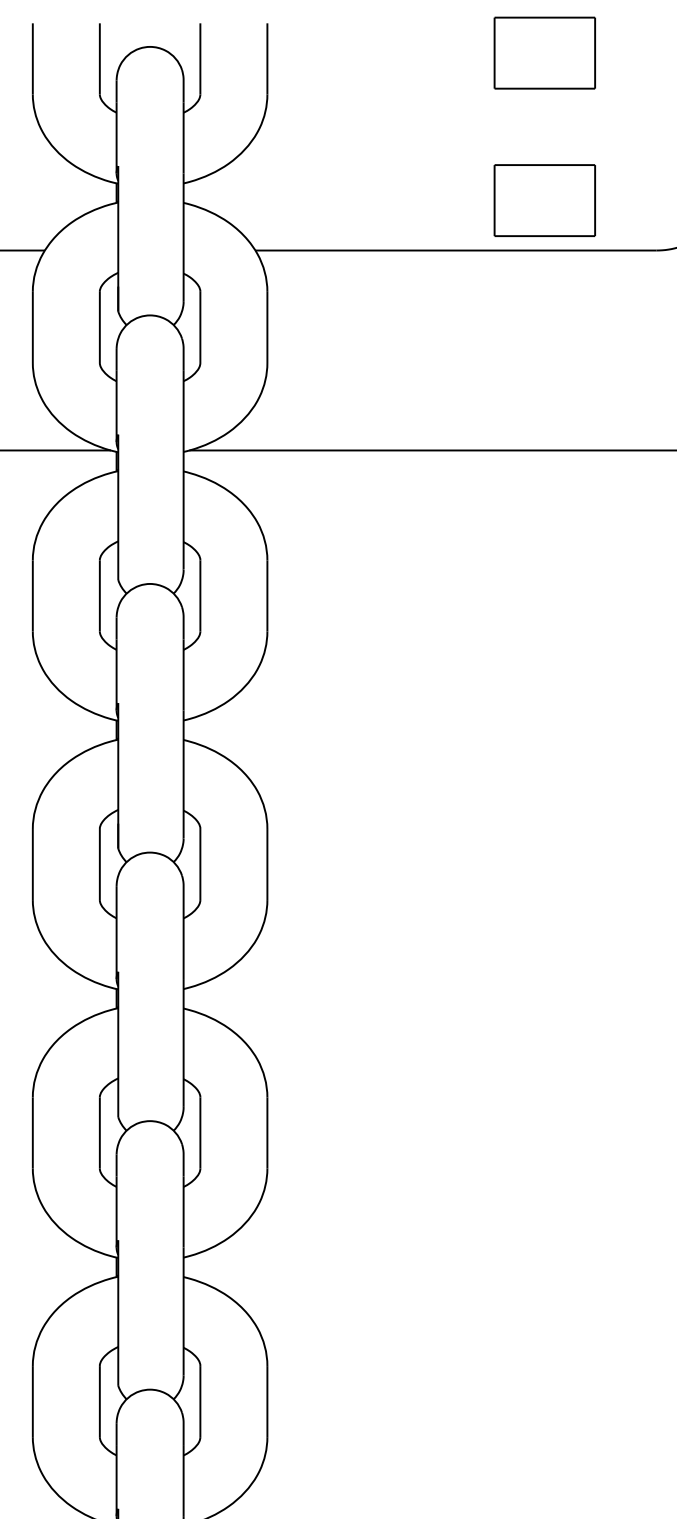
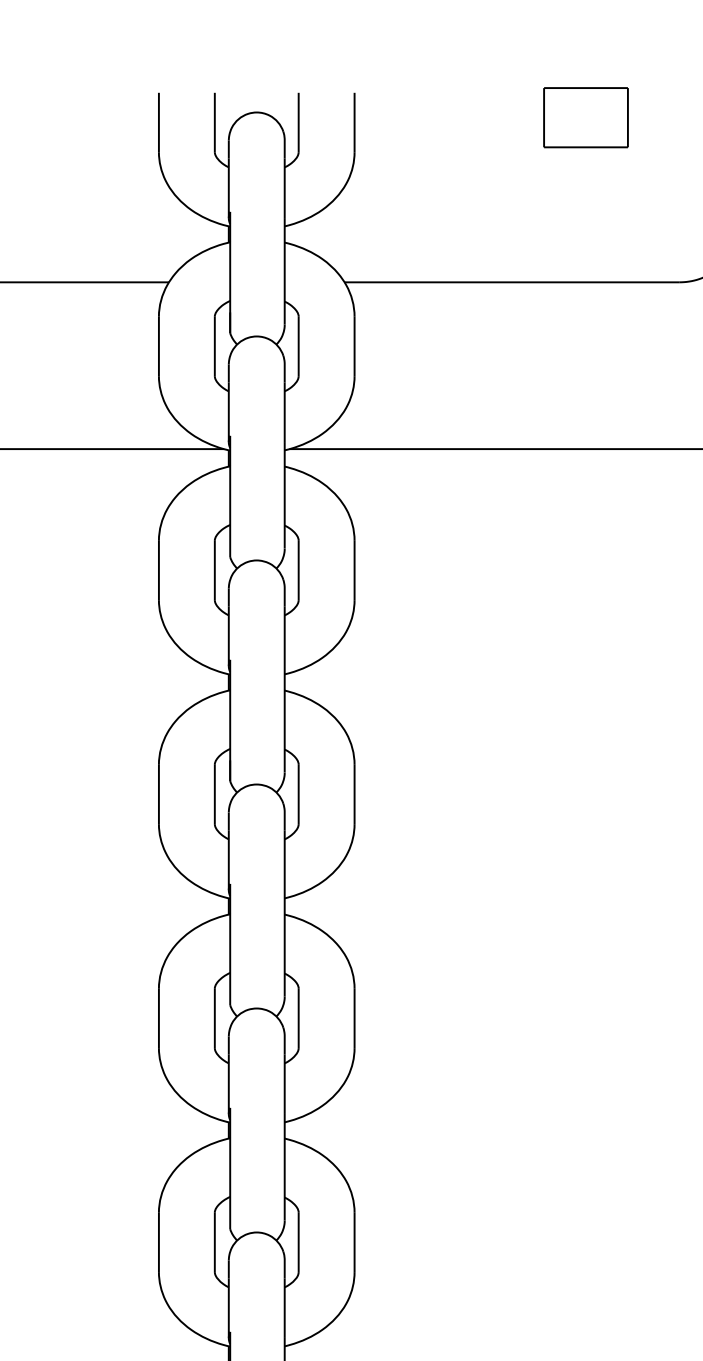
part: (544, 200) -> (585, 240), removed

